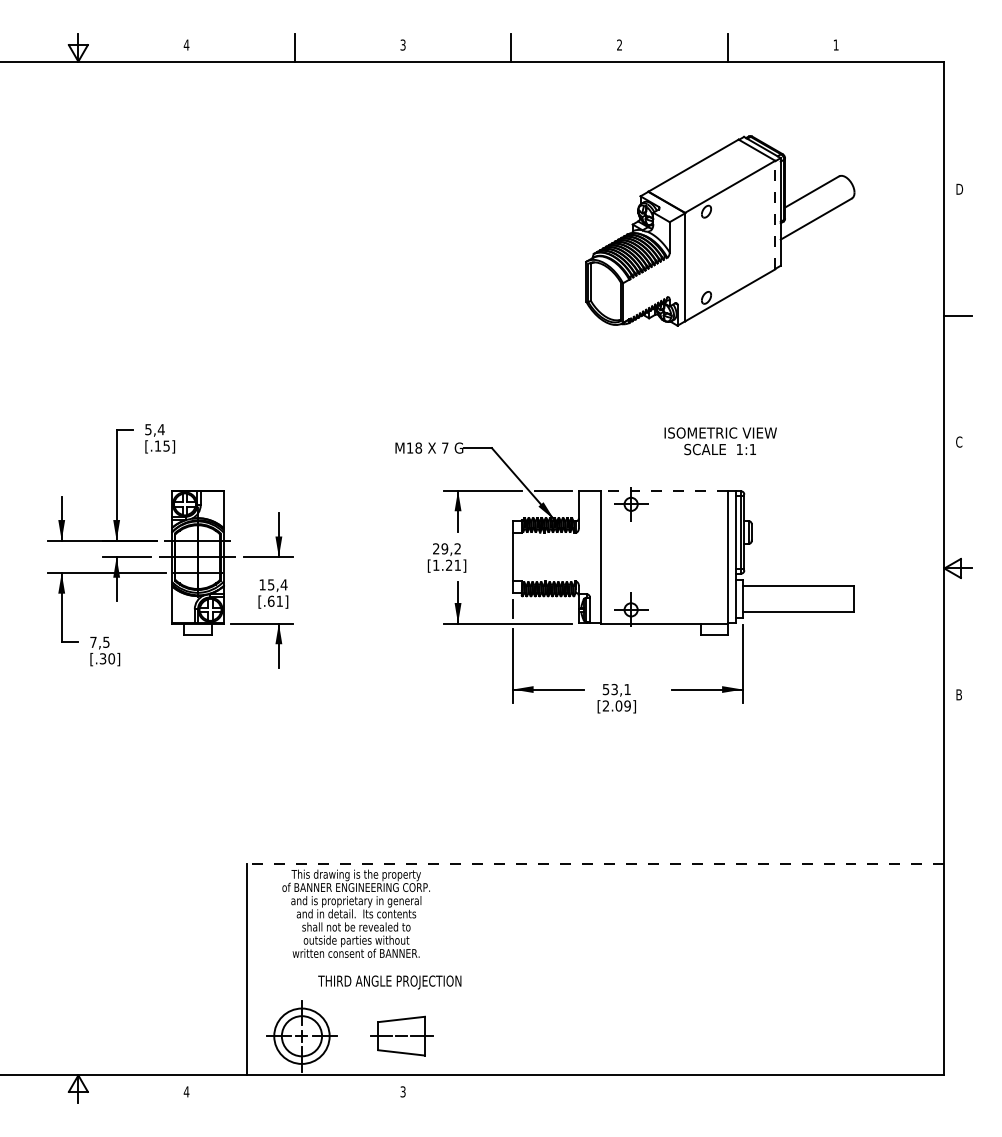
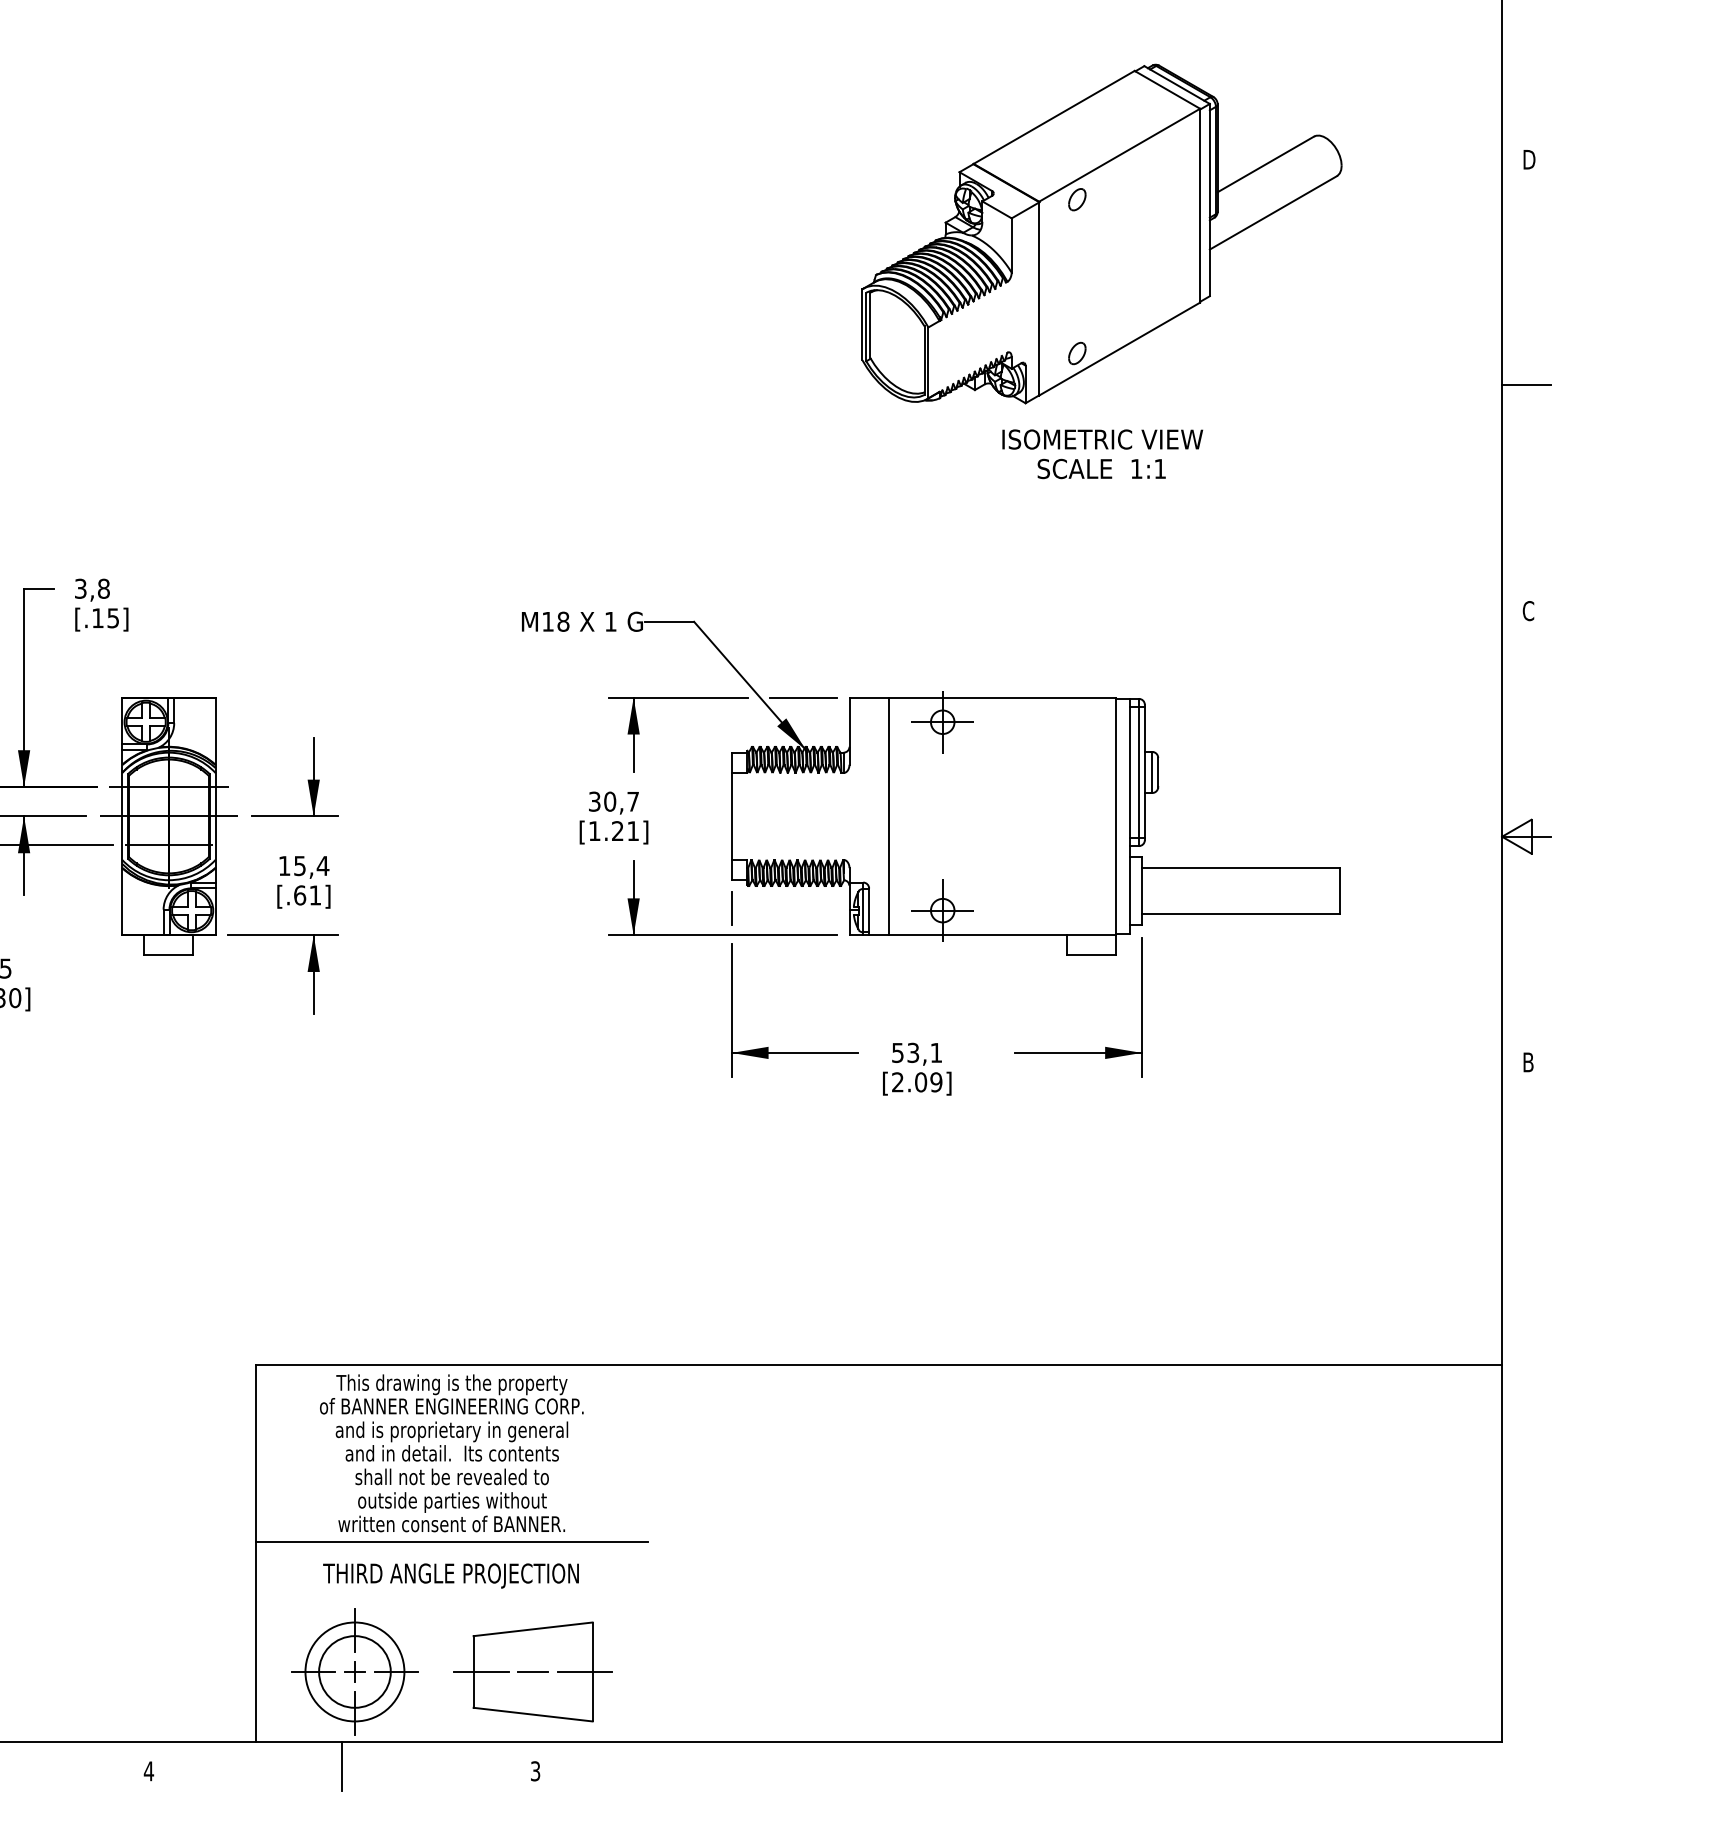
line: (775, 214) -> (1200, 204), dashed -> solid
text: (154, 429) -> (91, 588), 5,4 -> 3,8
text: (720, 441) -> (1102, 454), moved
text: (445, 447) -> (611, 620), 7 -> 1
line: (664, 490) -> (1002, 697), dashed -> solid
text: (446, 548) -> (613, 801), 29,2 -> 30,7
line: (595, 864) -> (879, 1365), dashed -> solid
line: (356, 963) -> (452, 1542), added
text: (389, 982) -> (450, 1575), moved
part: (401, 1035) -> (532, 1670), size x1.43
line: (294, 1088) -> (341, 1765), added

